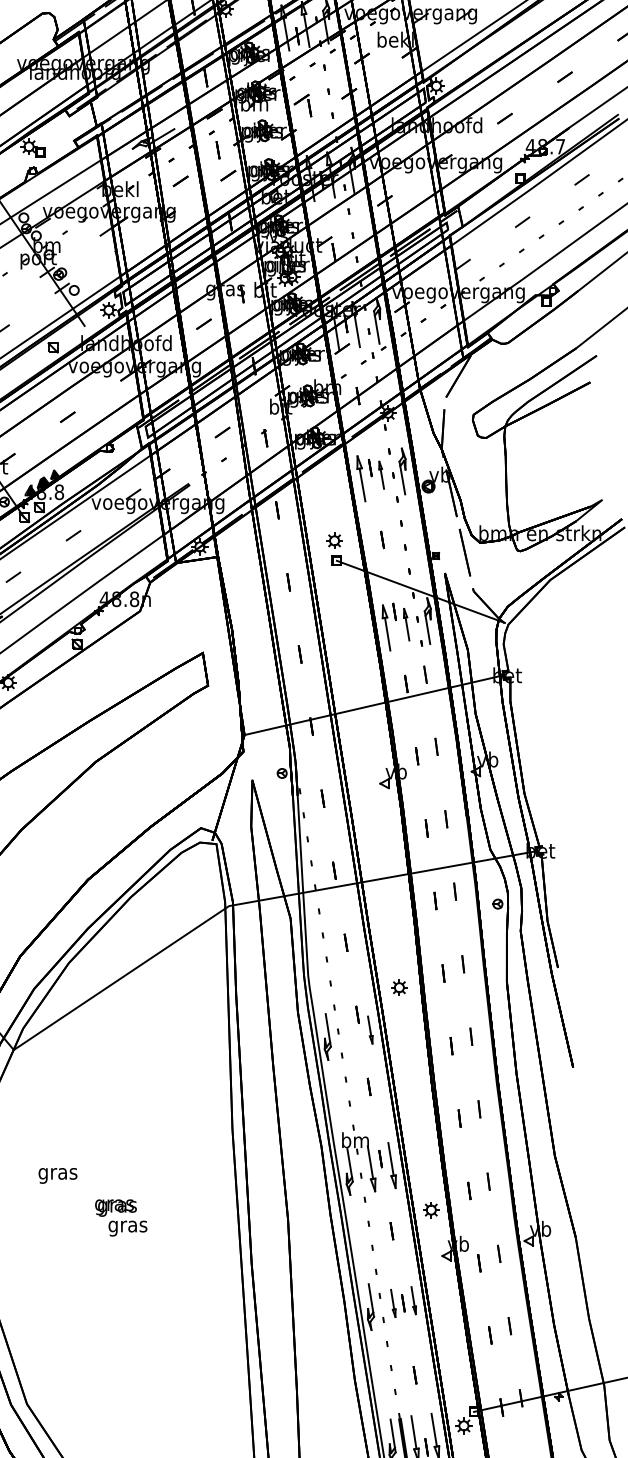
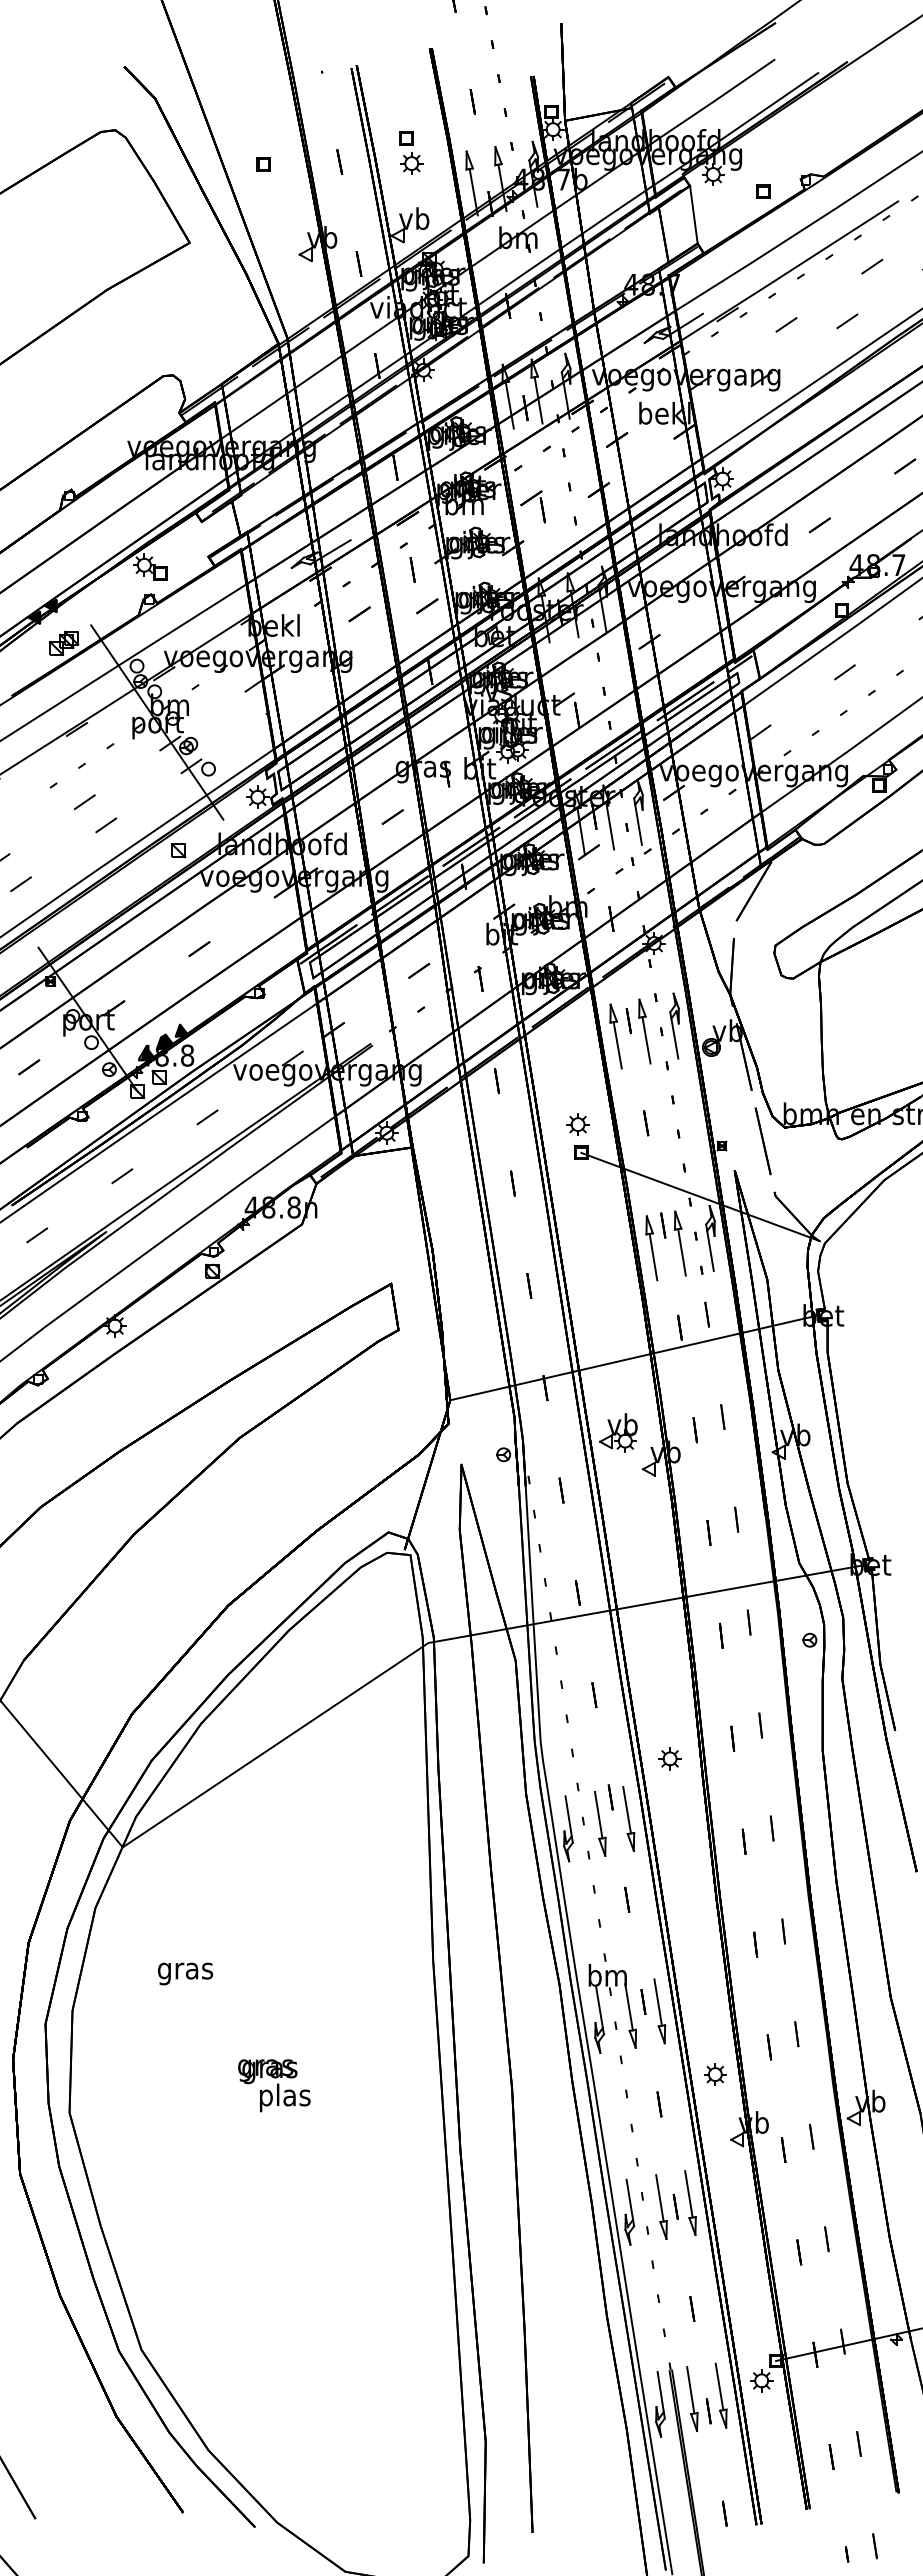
part: (381, 475) -> (644, 1031), size x1.67
part: (406, 624) -> (680, 1243), size x1.43
part: (363, 757) -> (618, 1432), added
part: (370, 1029) -> (628, 1818), size x1.67
part: (350, 1033) -> (600, 1823), added
text: (58, 1175) -> (185, 1973), moved
text: (127, 1226) -> (284, 2097), gras -> plas
part: (413, 1300) -> (690, 2202), size x1.67
part: (393, 1303) -> (661, 2206), size x1.67

